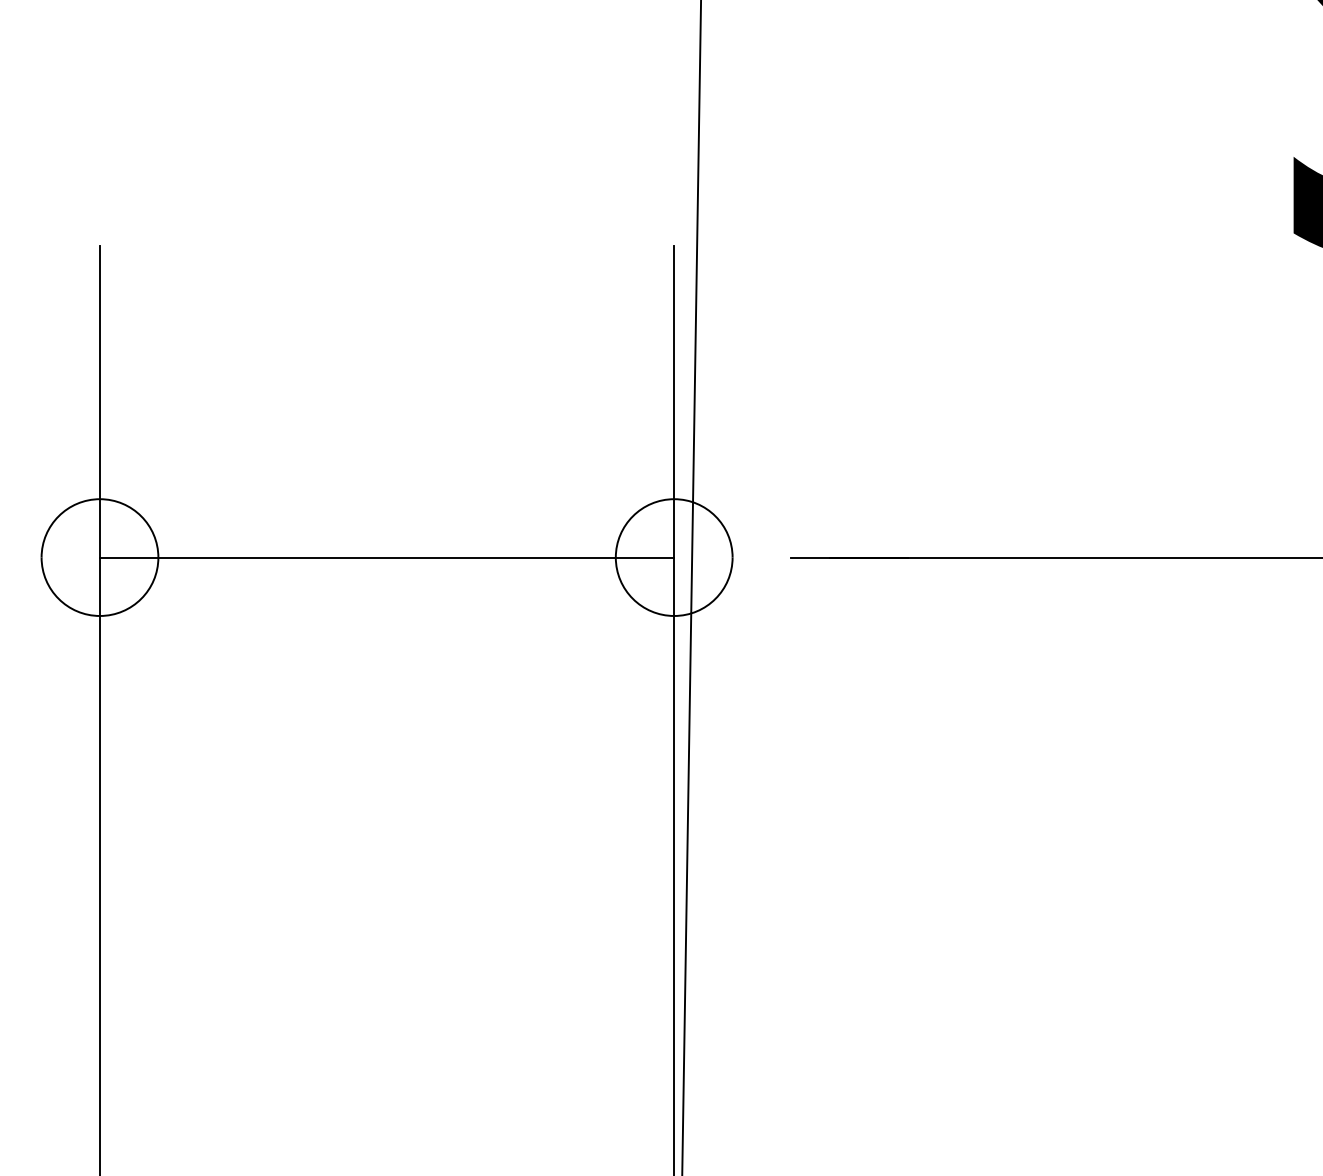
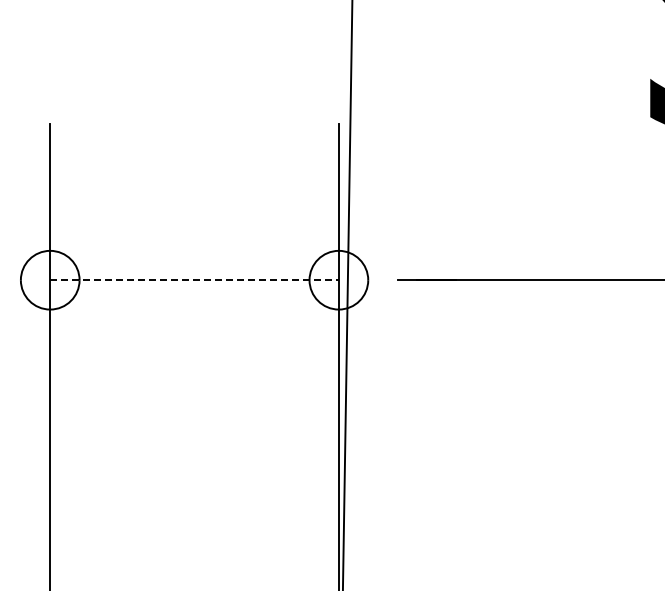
line: (388, 558) -> (195, 280), solid -> dashed

